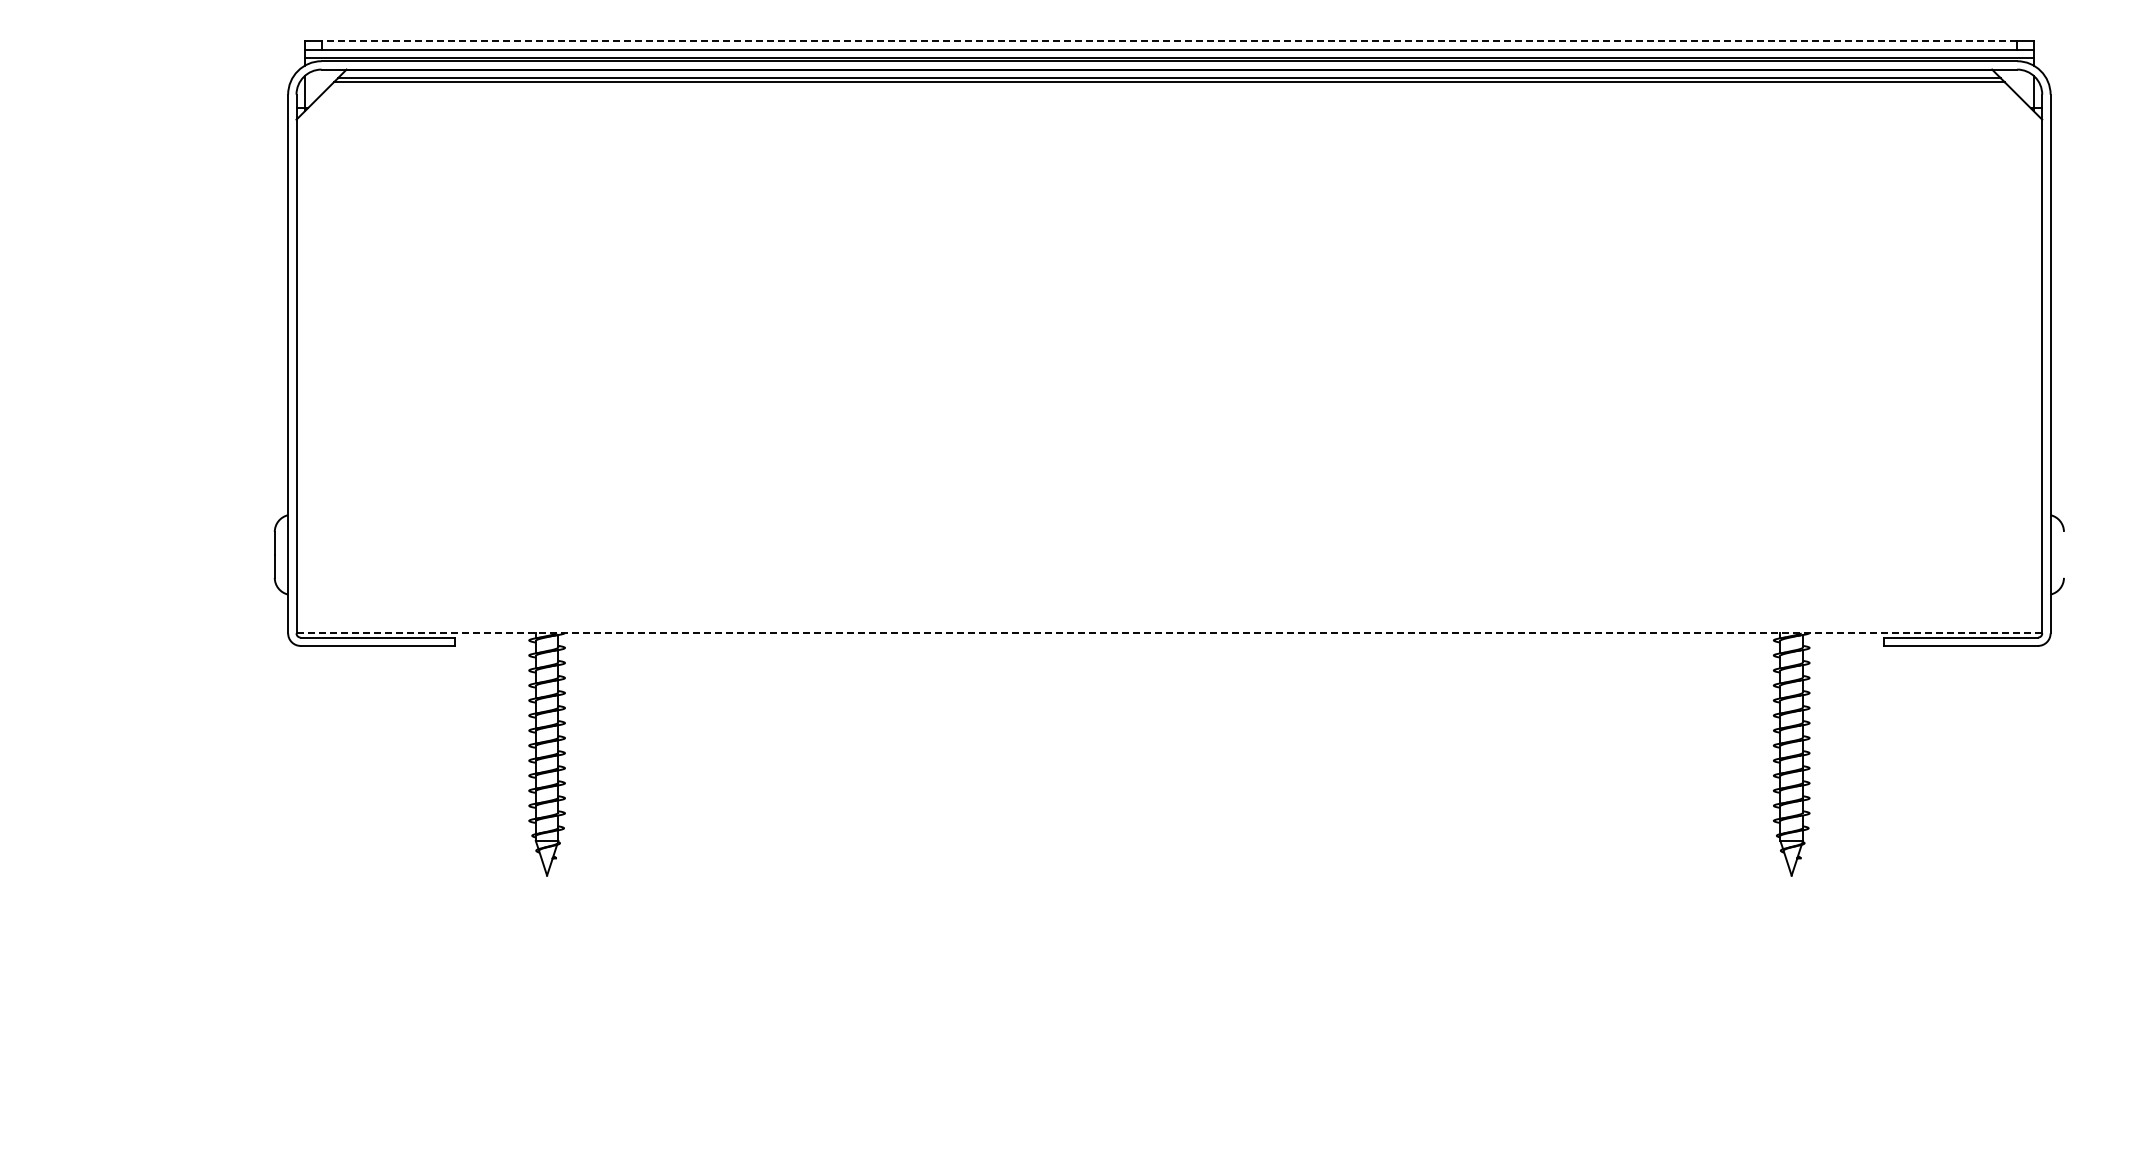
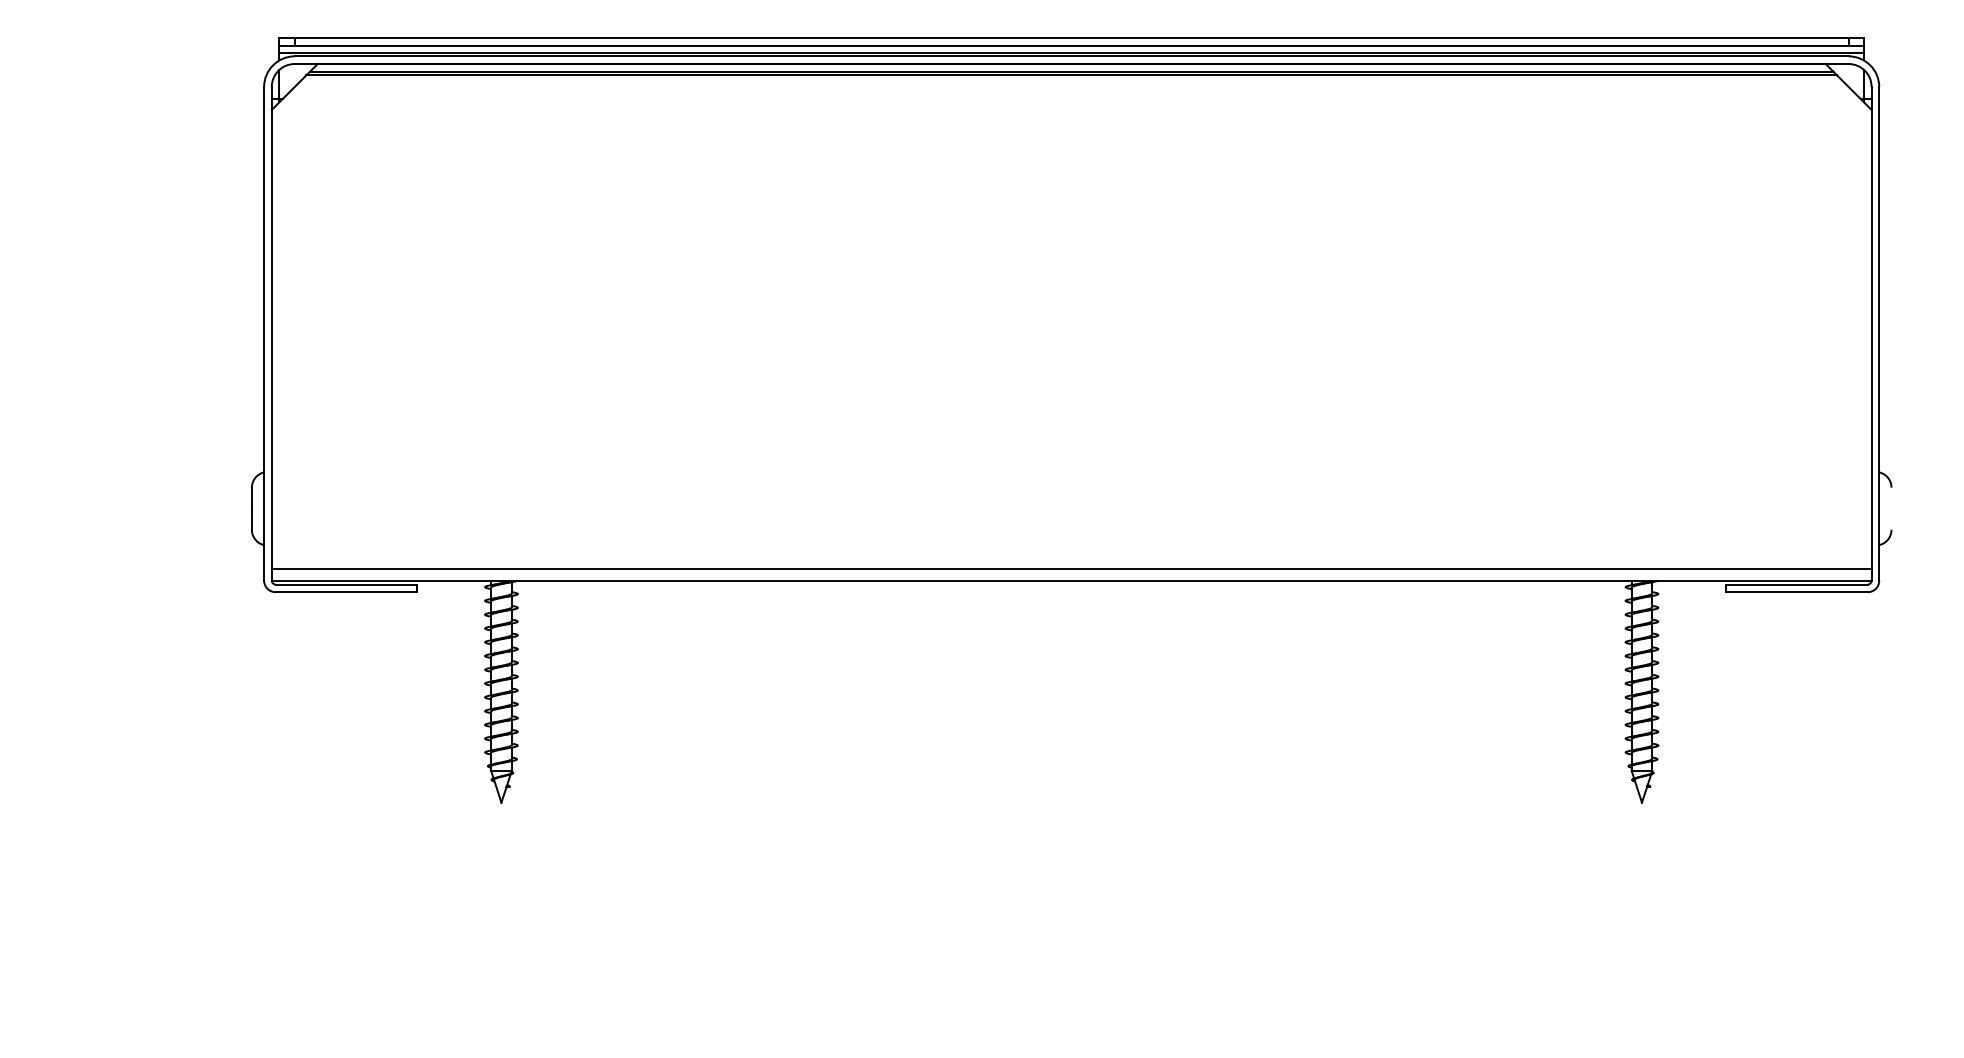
line: (1169, 41) -> (1071, 38), dashed -> solid
line: (1169, 620) -> (1071, 568), added
line: (1169, 633) -> (1071, 580), dashed -> solid

